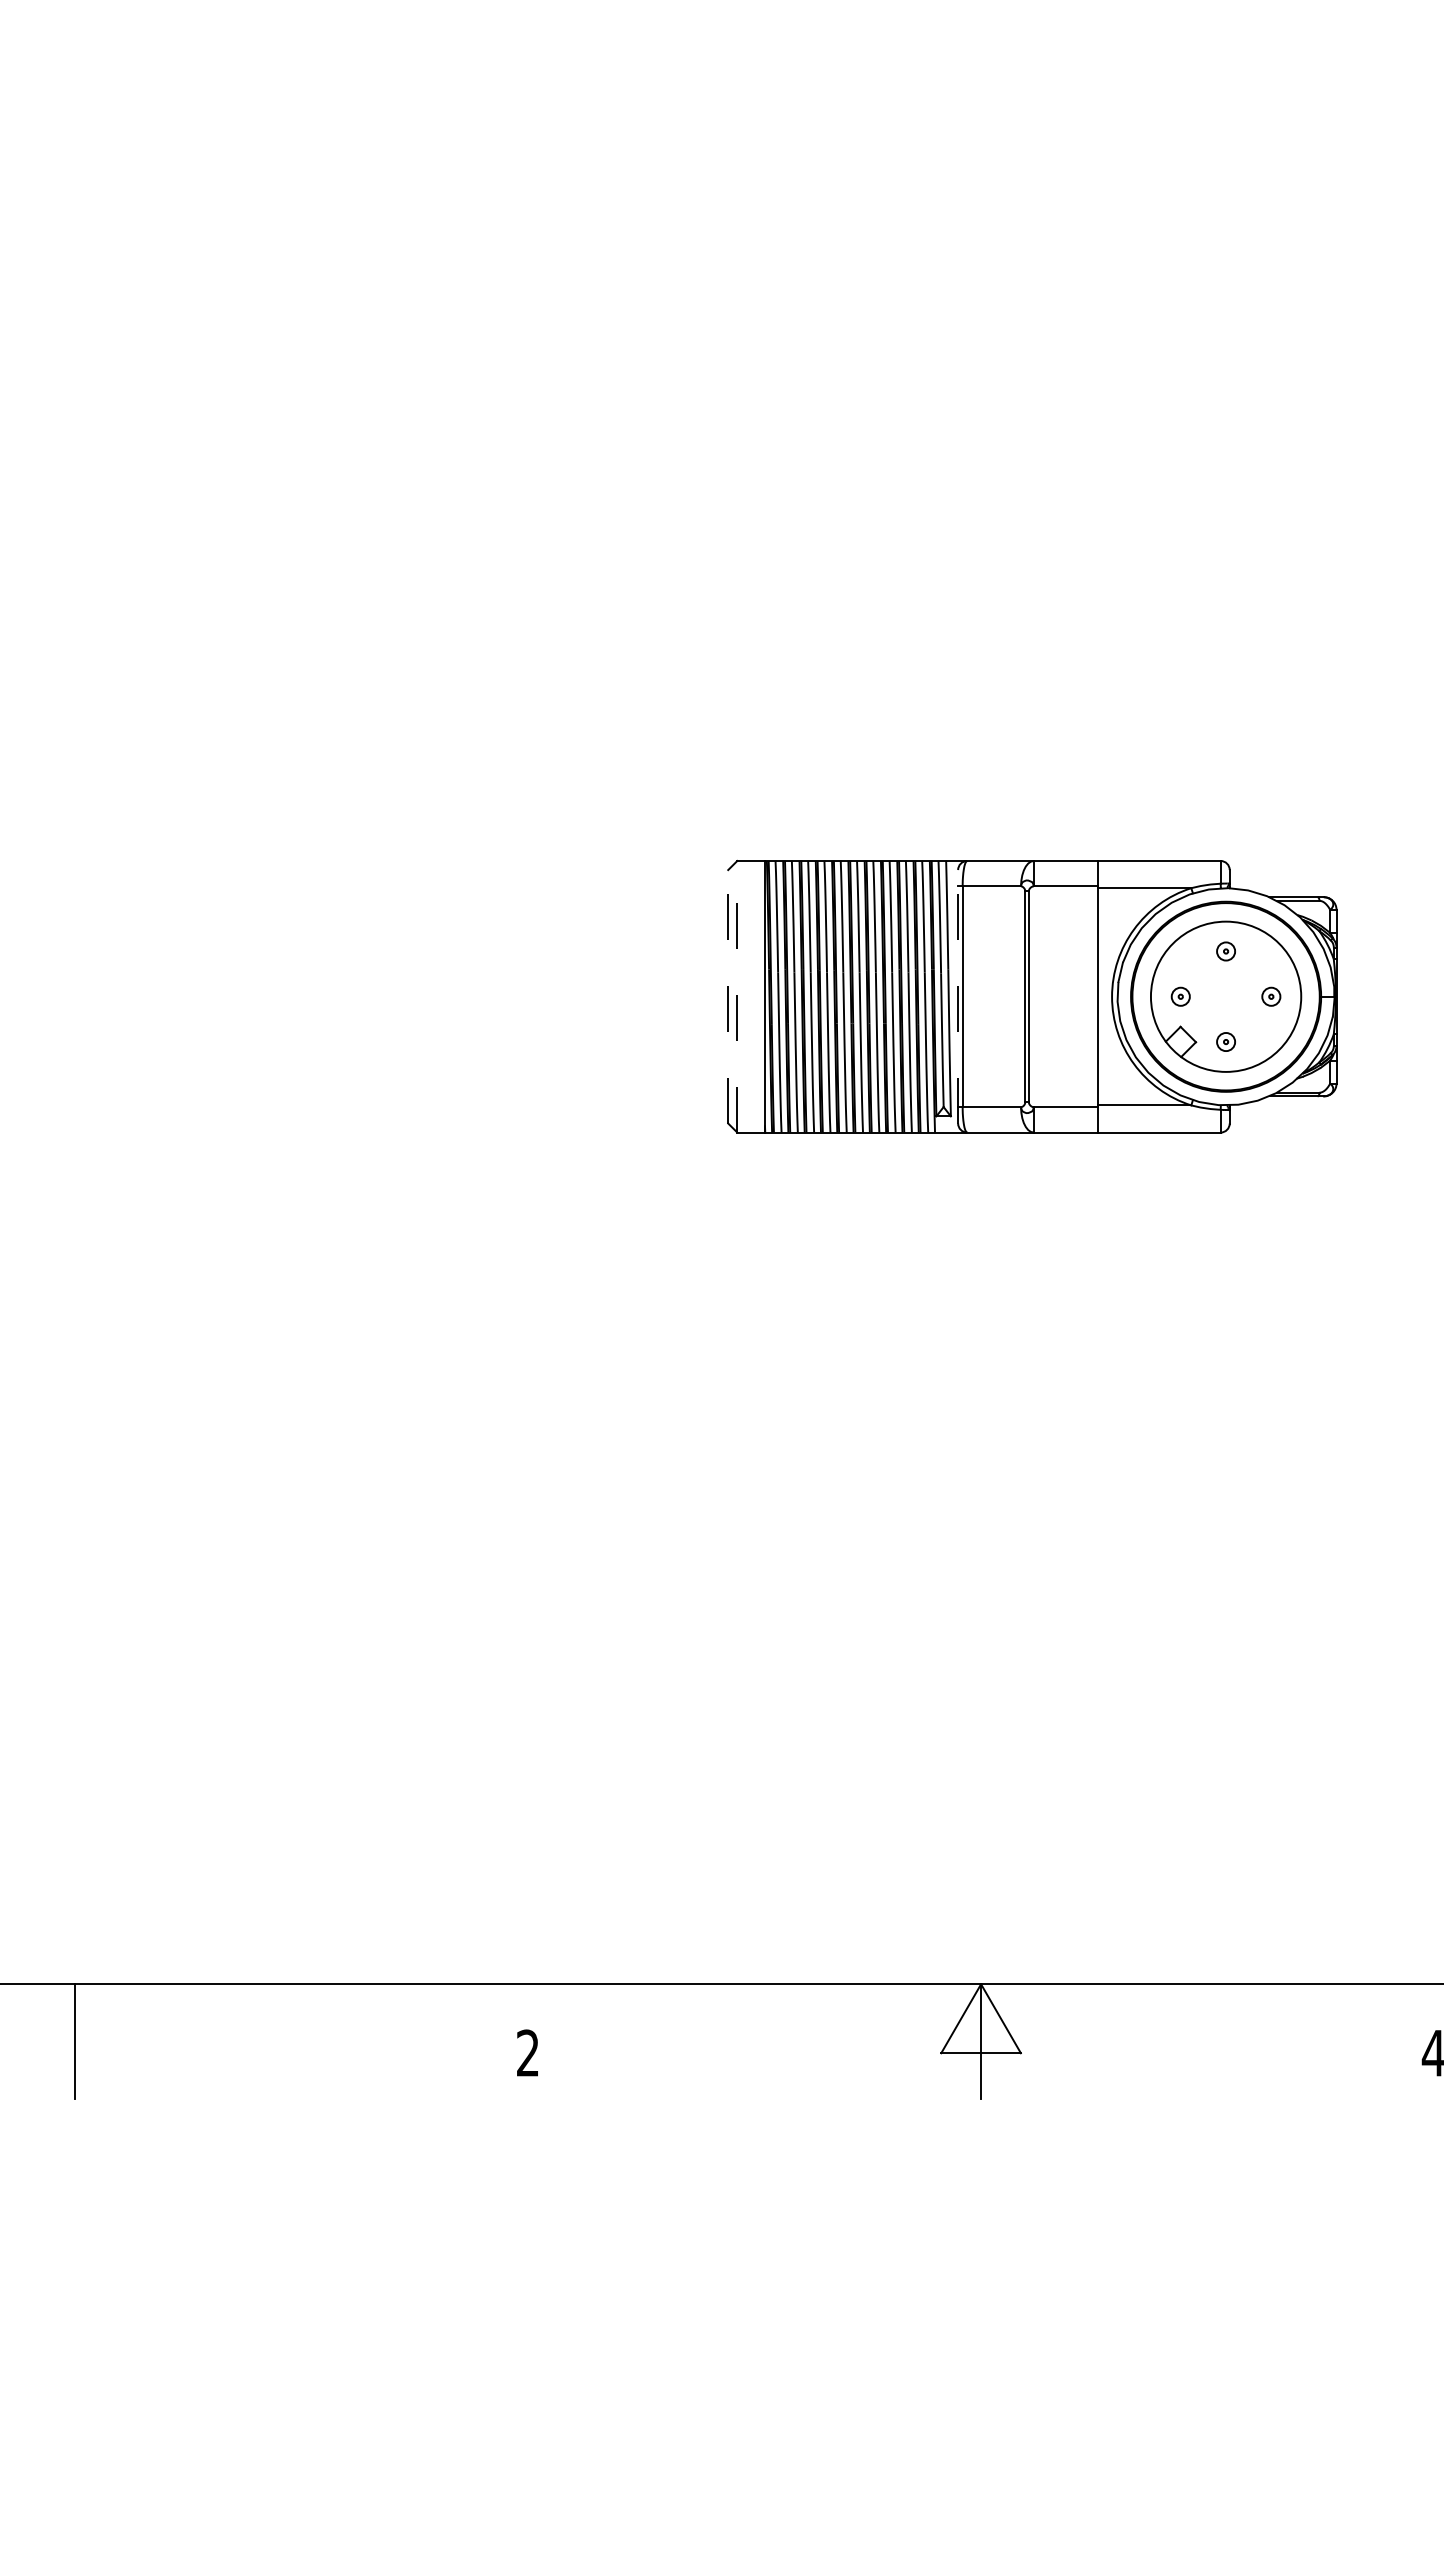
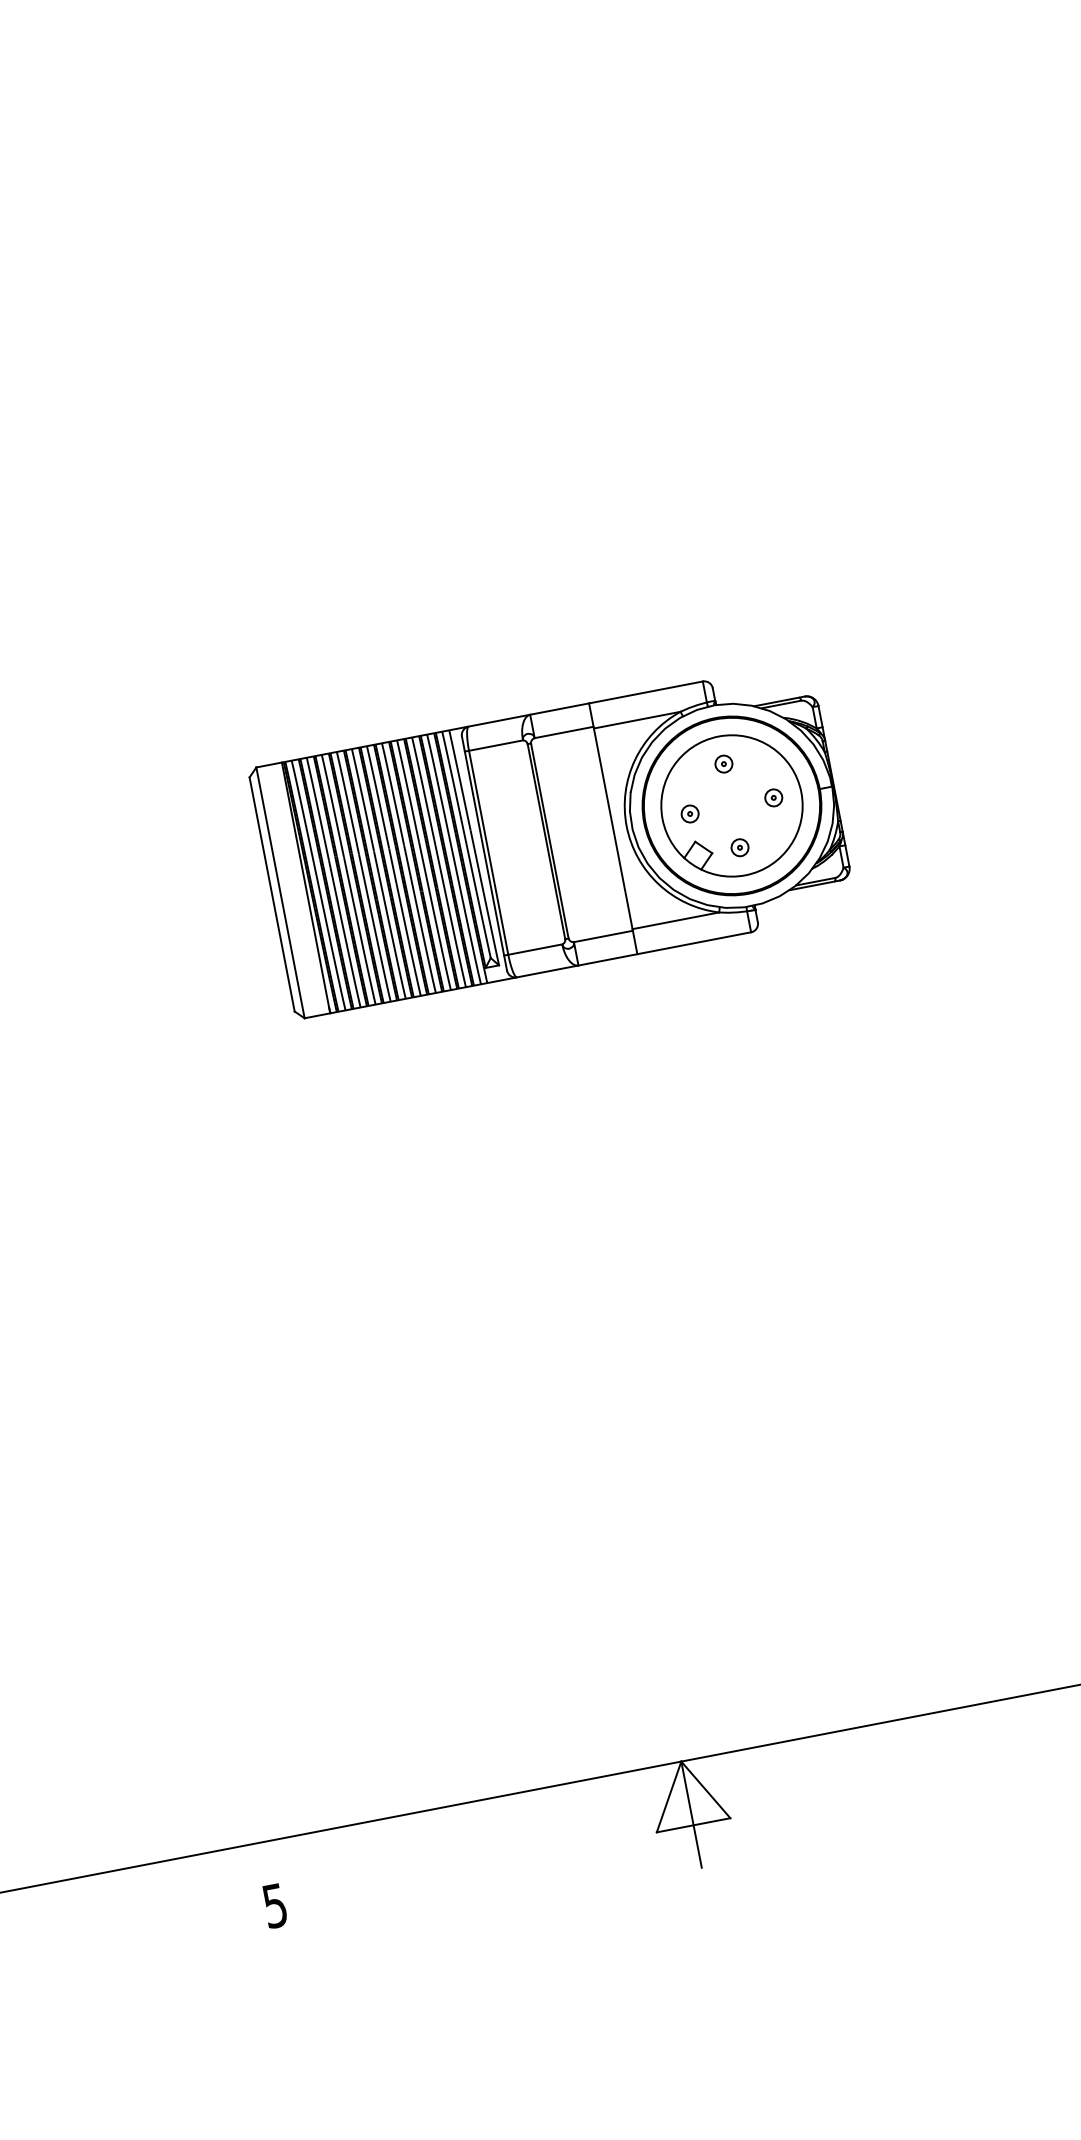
line: (728, 996) -> (272, 894), dashed -> solid
line: (737, 996) -> (280, 892), dashed -> solid
line: (958, 996) -> (484, 853), dashed -> solid
text: (527, 2053) -> (274, 1906), 2 -> 5

